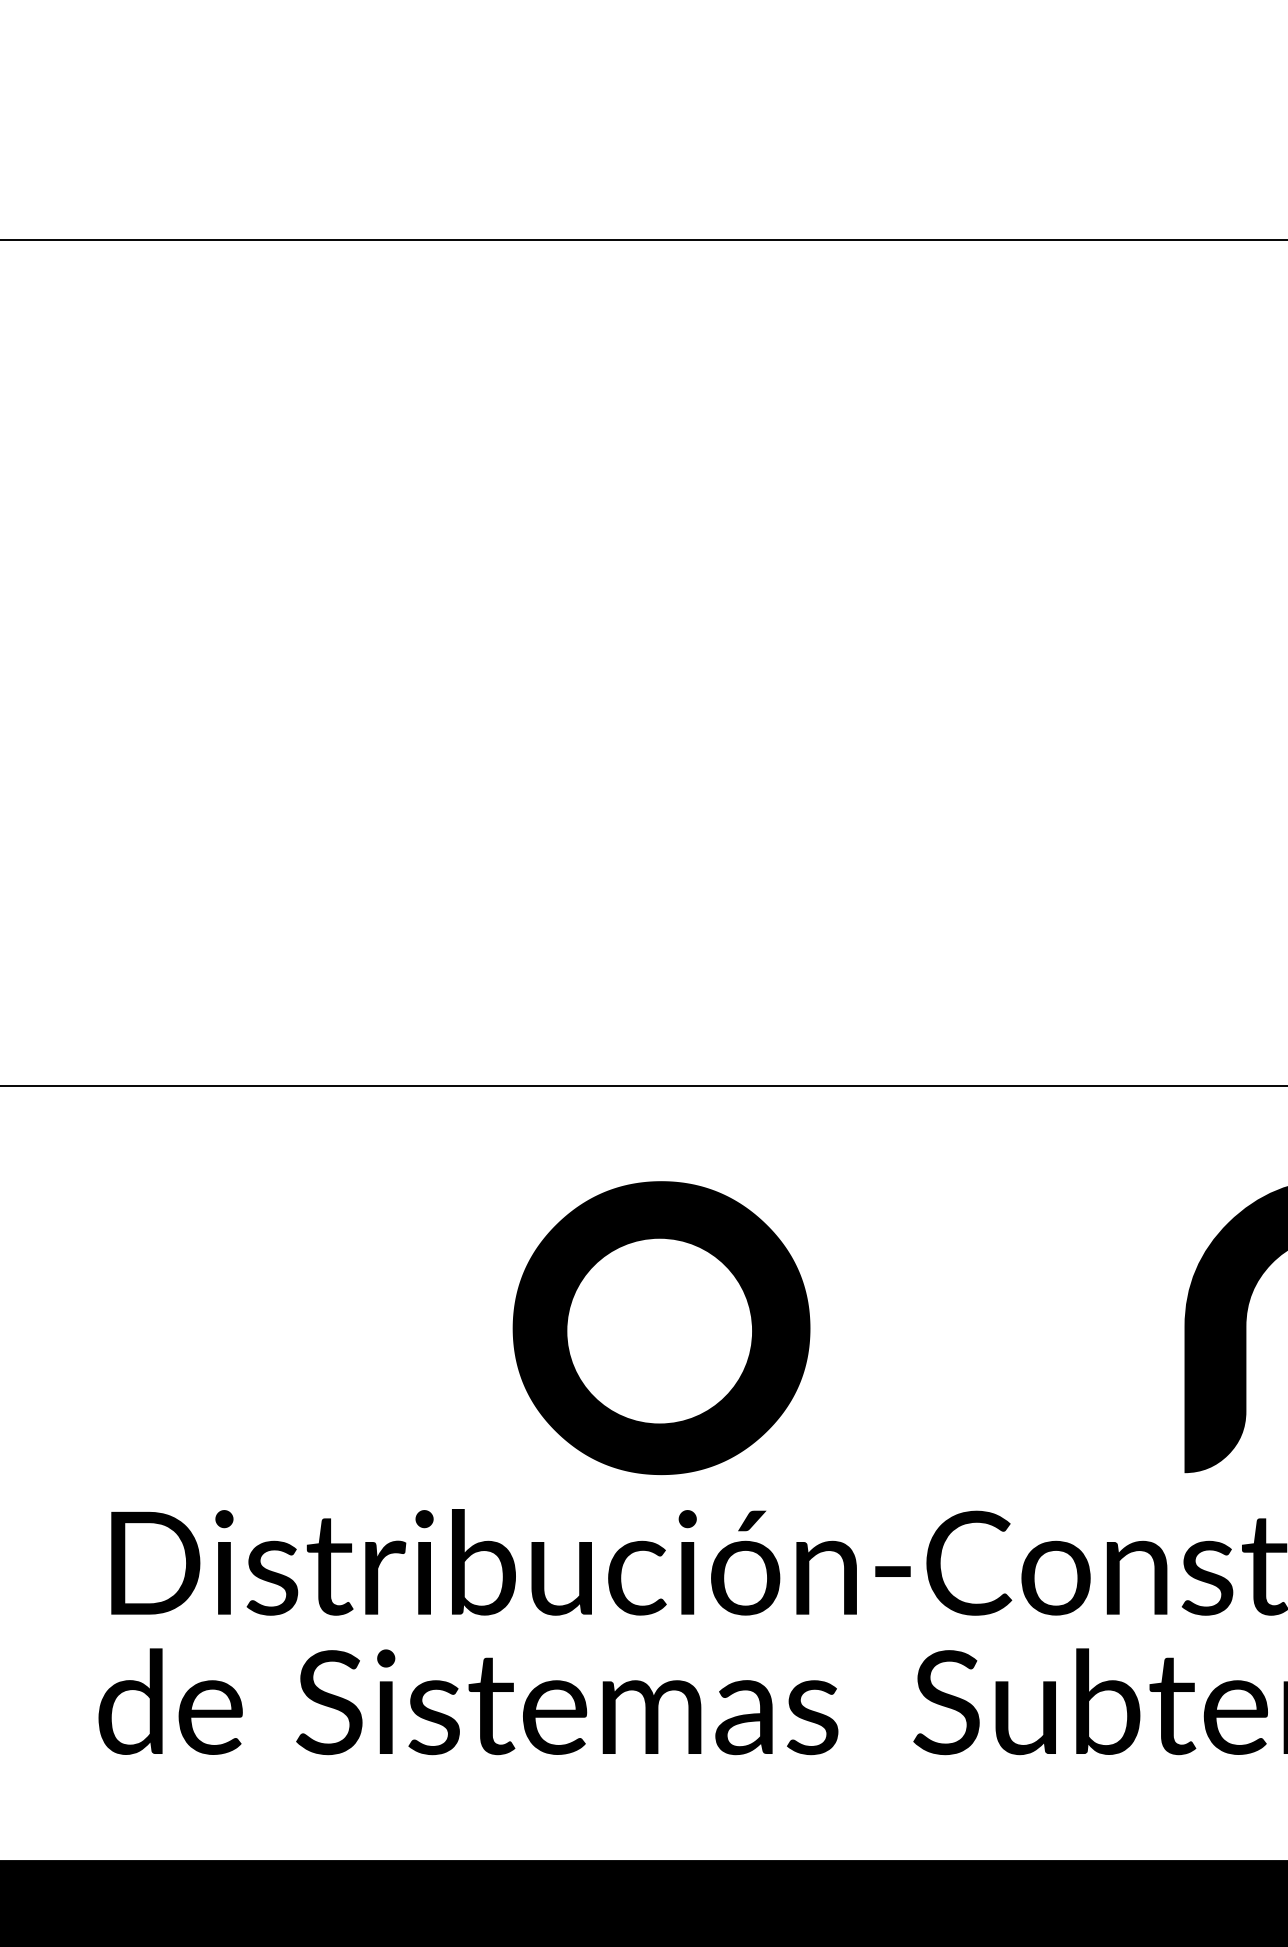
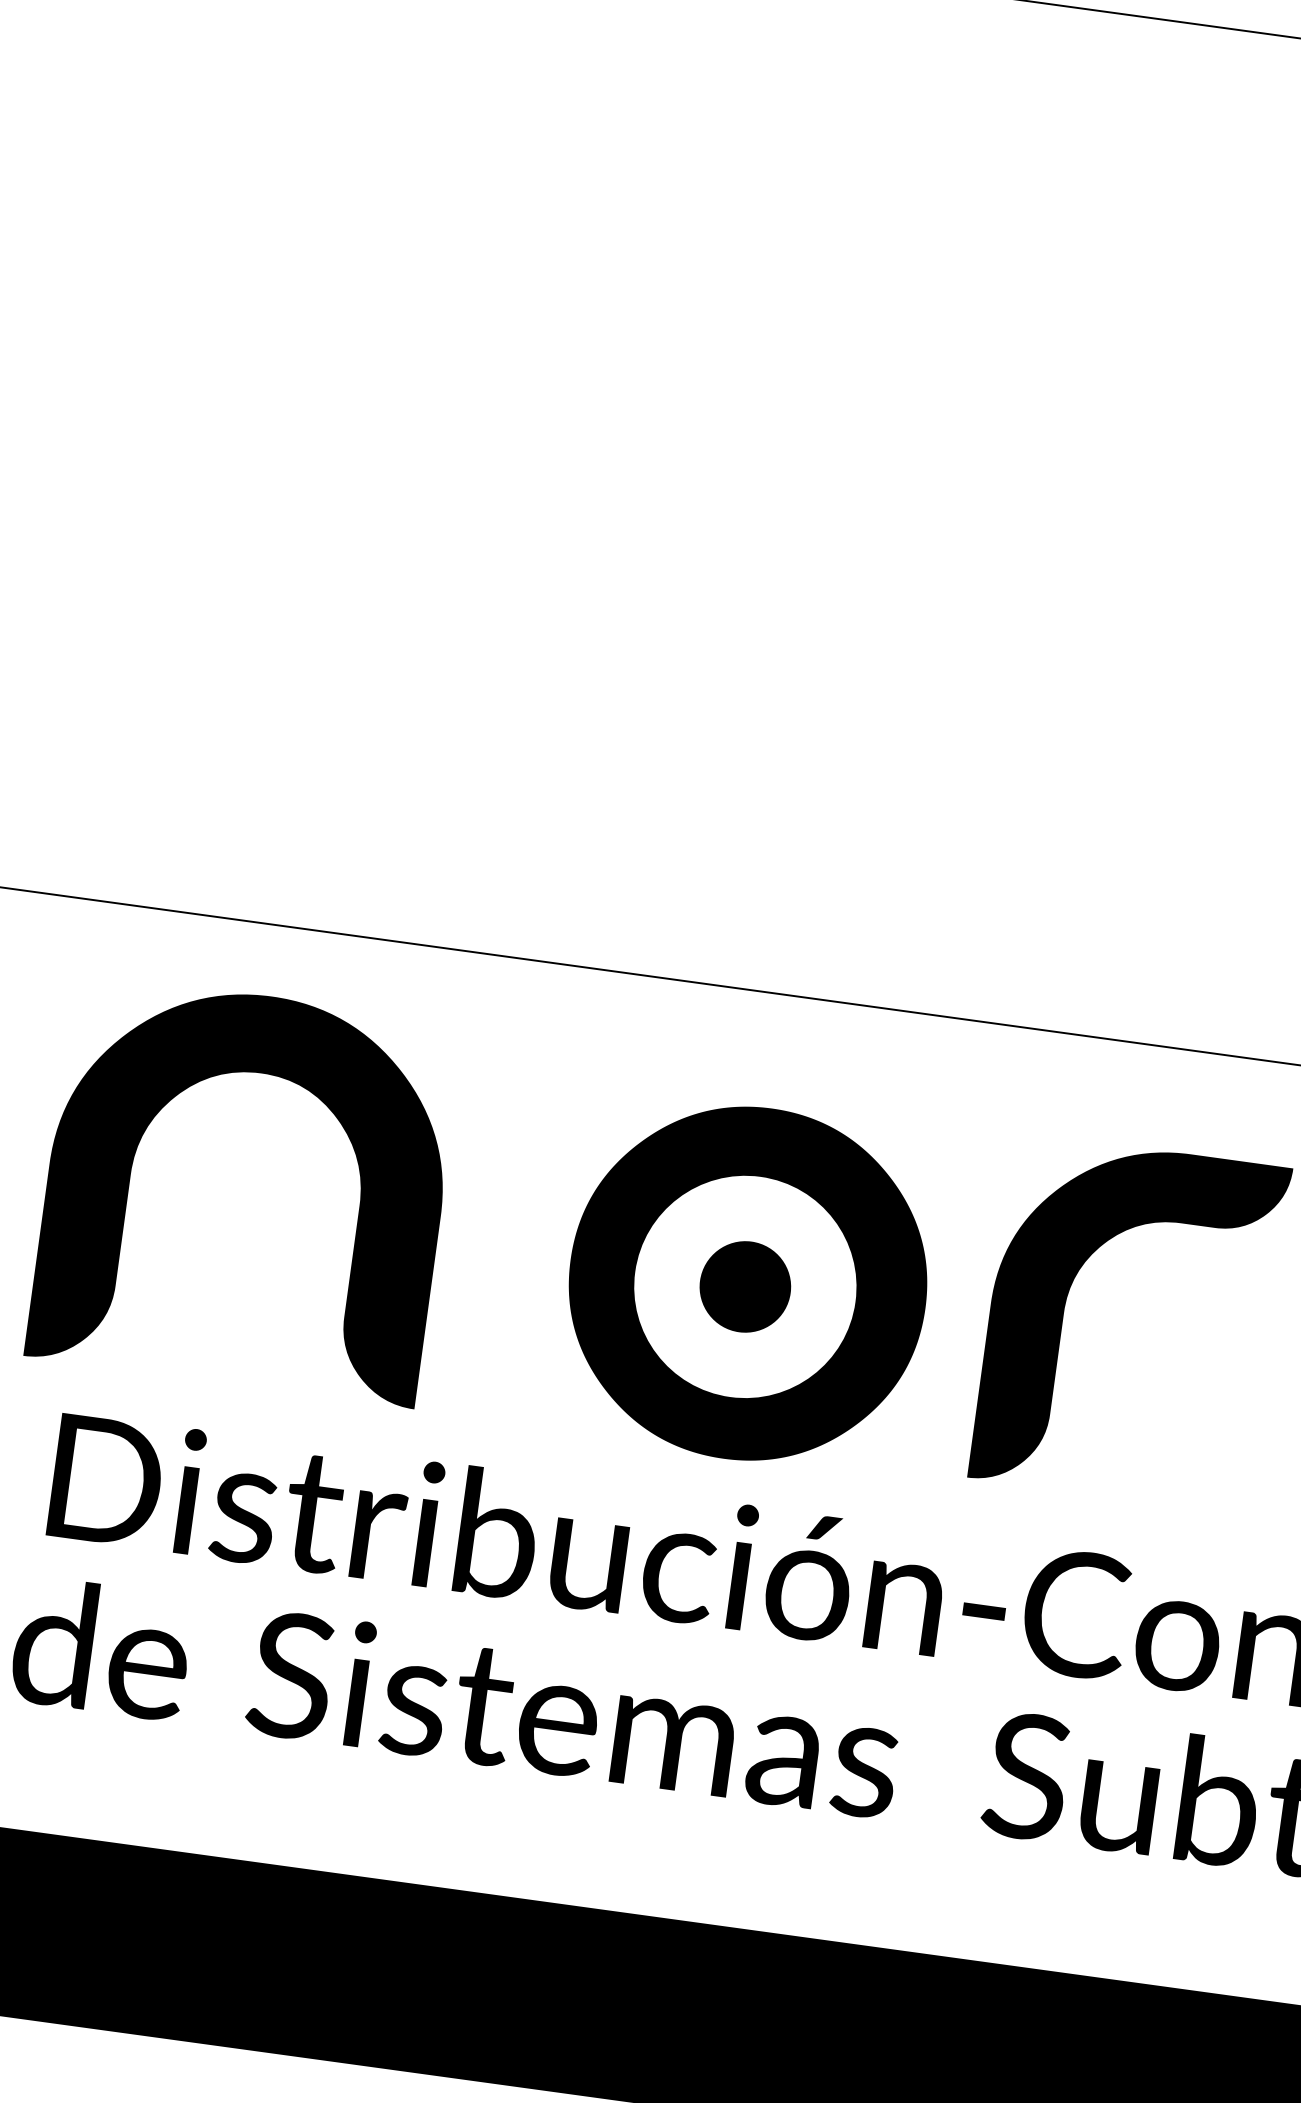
part: (141, 1300) -> (132, 1165), added
fill: (980, 1317) -> (1129, 1323), added
fill: (659, 1331) -> (745, 1287), added

